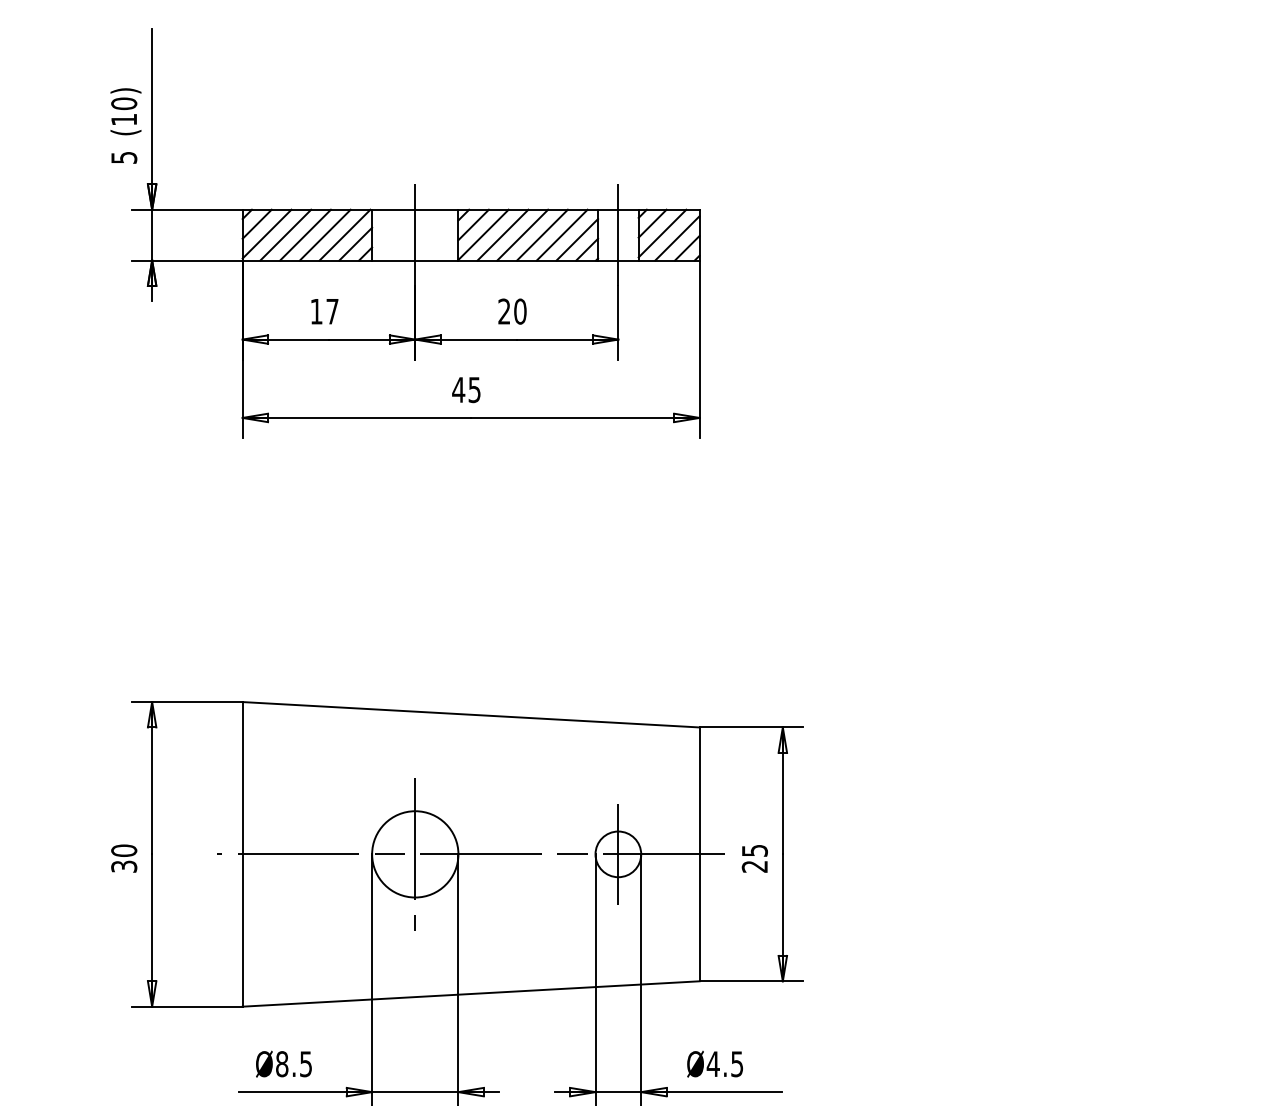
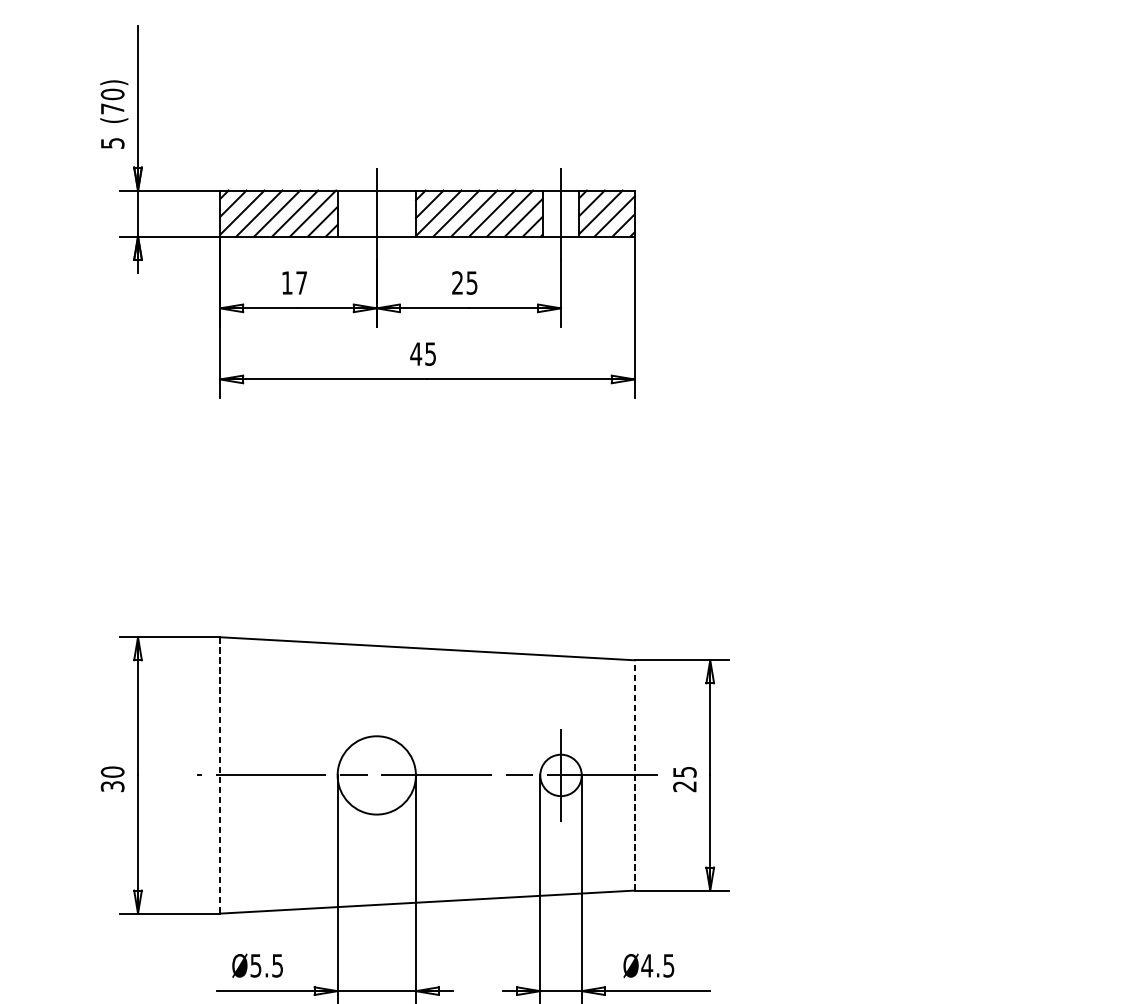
text: (123, 119) -> (112, 108), (10) -> (70)
text: (520, 311) -> (472, 282), 20 -> 25
line: (242, 854) -> (220, 775), solid -> dashed
line: (415, 854) -> (376, 775), removed
line: (699, 854) -> (634, 775), solid -> dashed
text: (282, 1064) -> (256, 966), Ø8.5 -> Ø5.5

